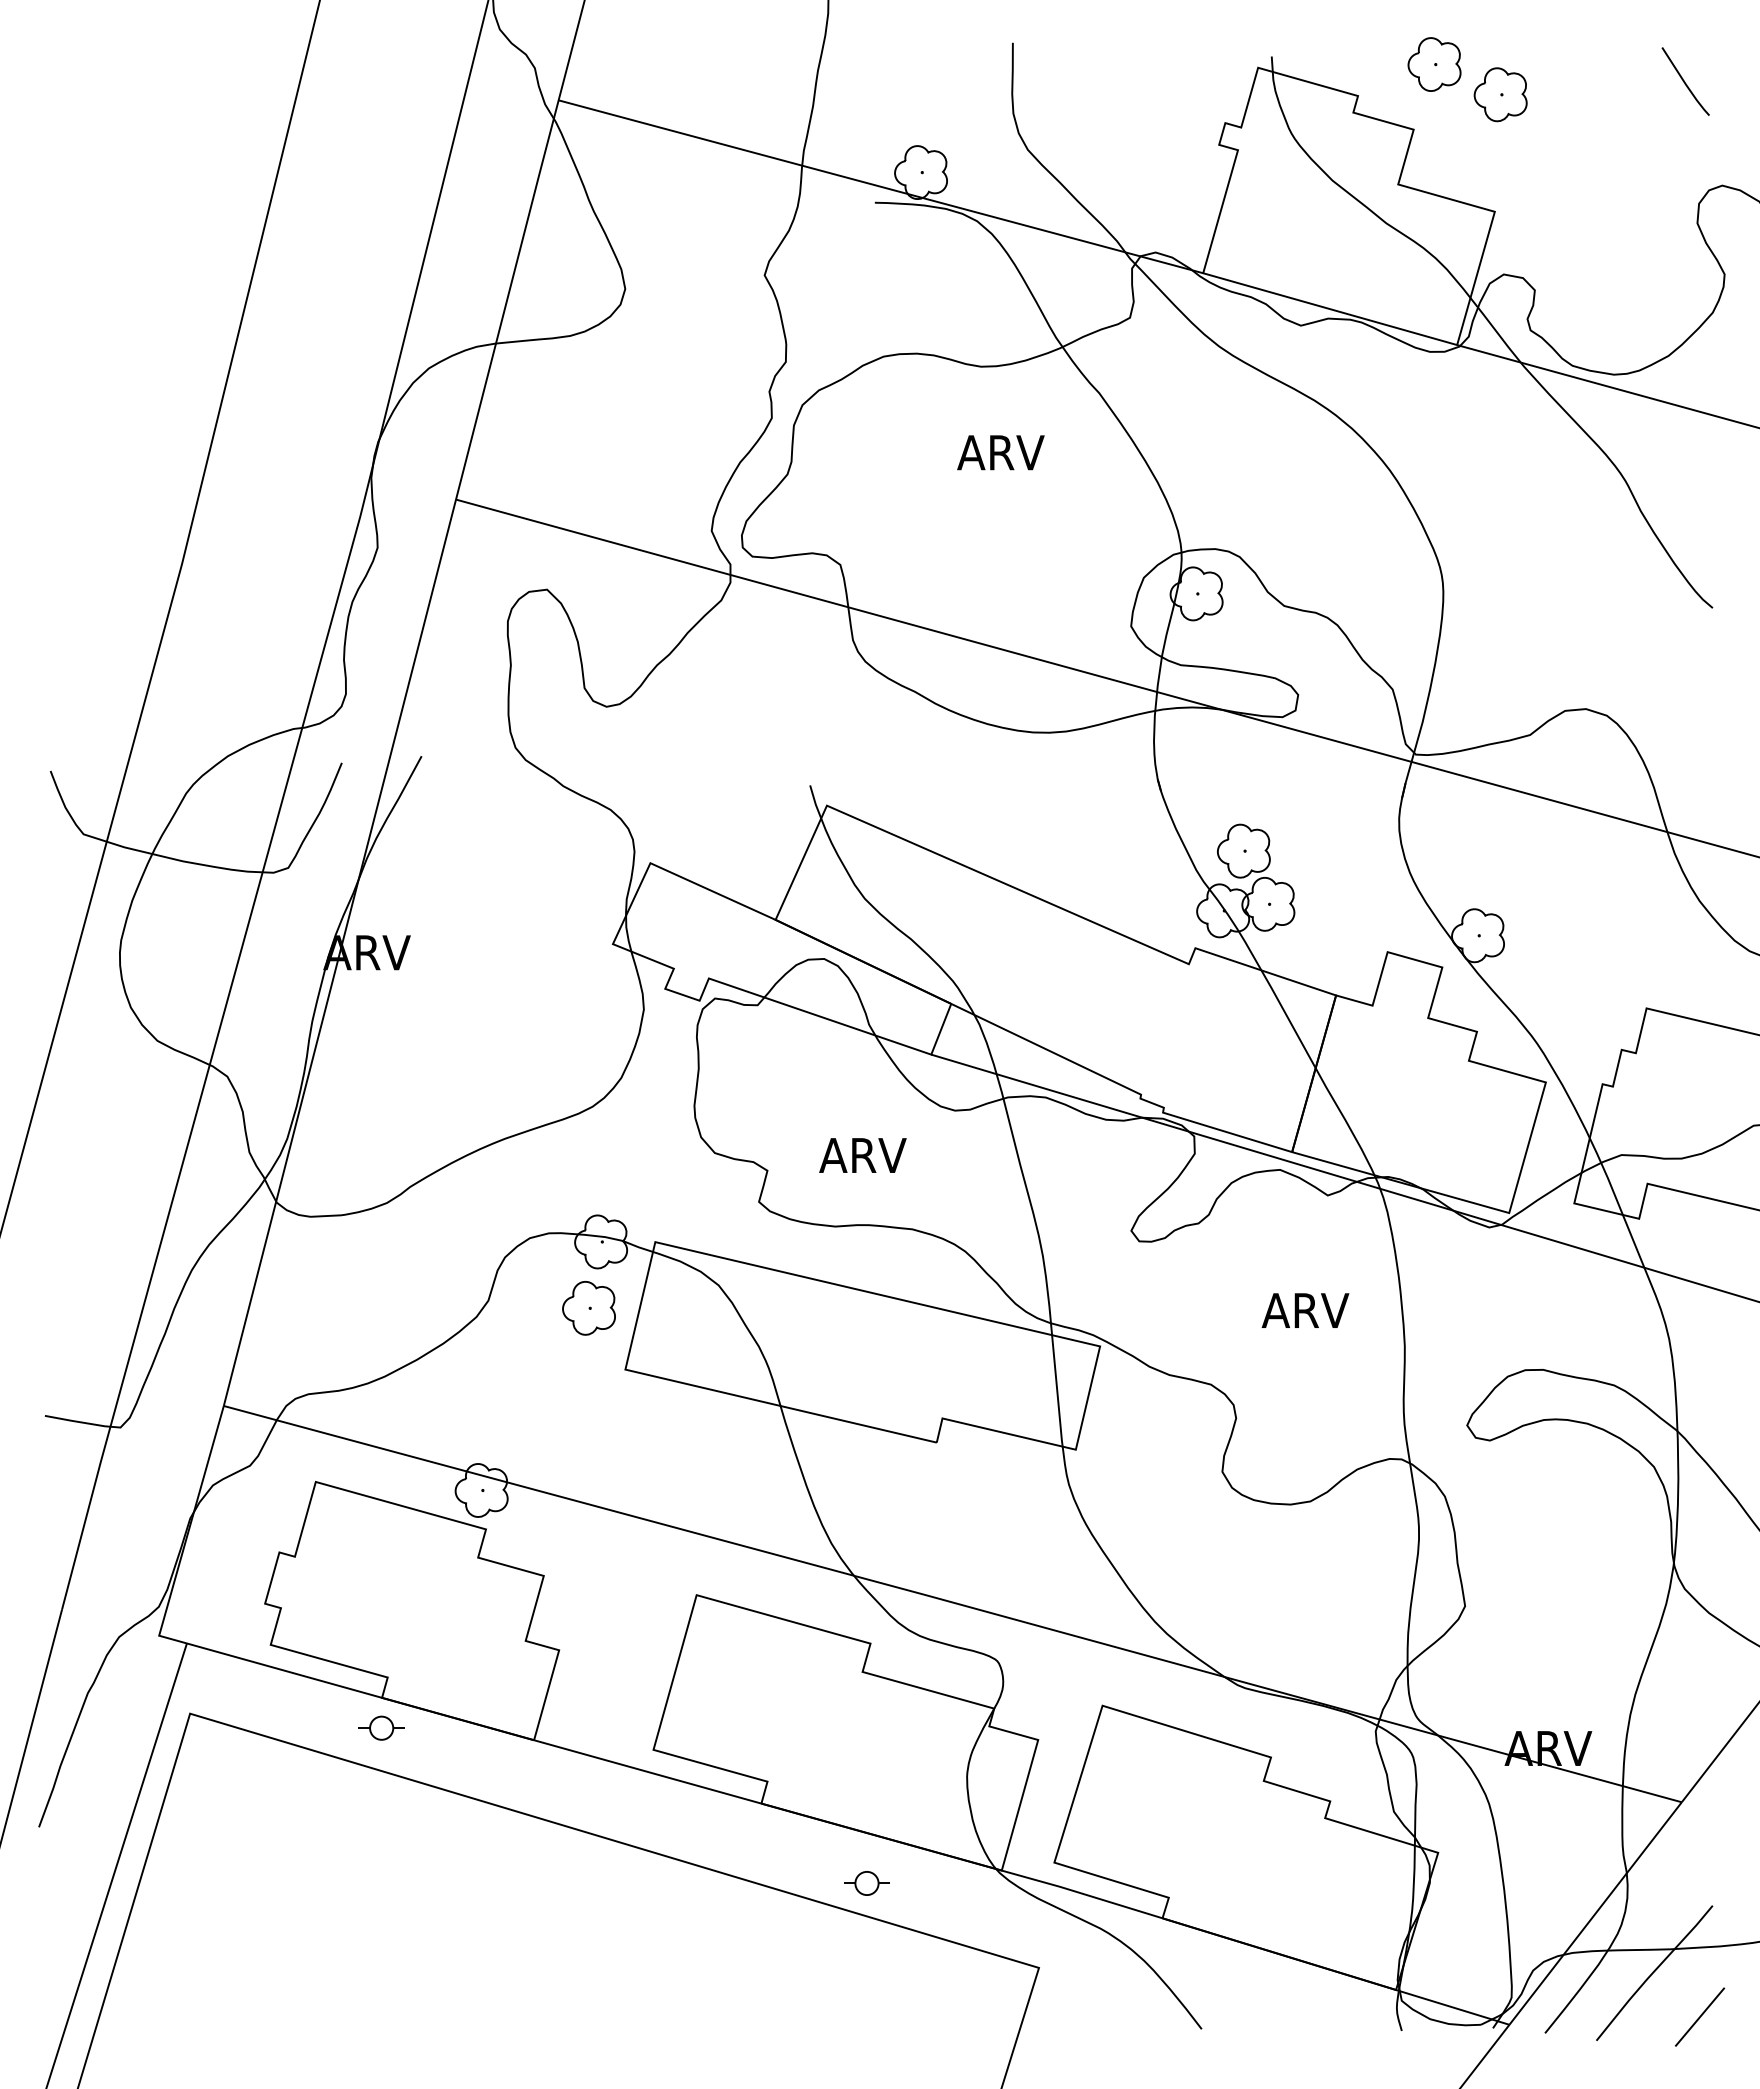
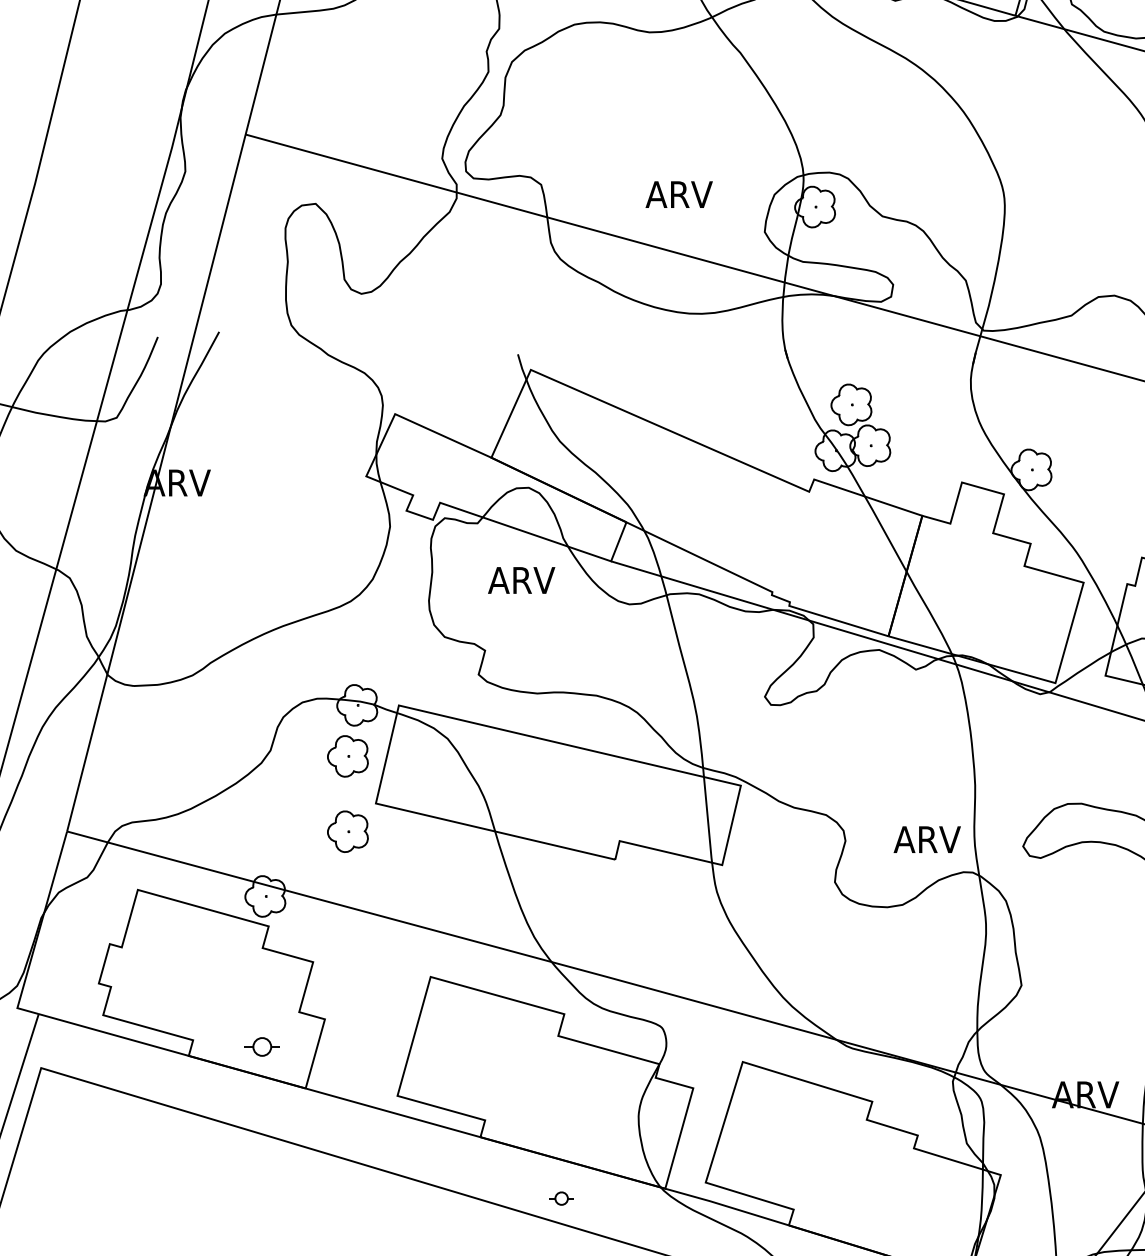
text: (1000, 452) -> (678, 194), moved
text: (862, 1155) -> (521, 580), moved
text: (1305, 1310) -> (927, 839), moved
part: (588, 1406) -> (347, 831), added
part: (381, 1727) -> (262, 1046), moved
part: (866, 1883) -> (561, 1198), size x0.7

